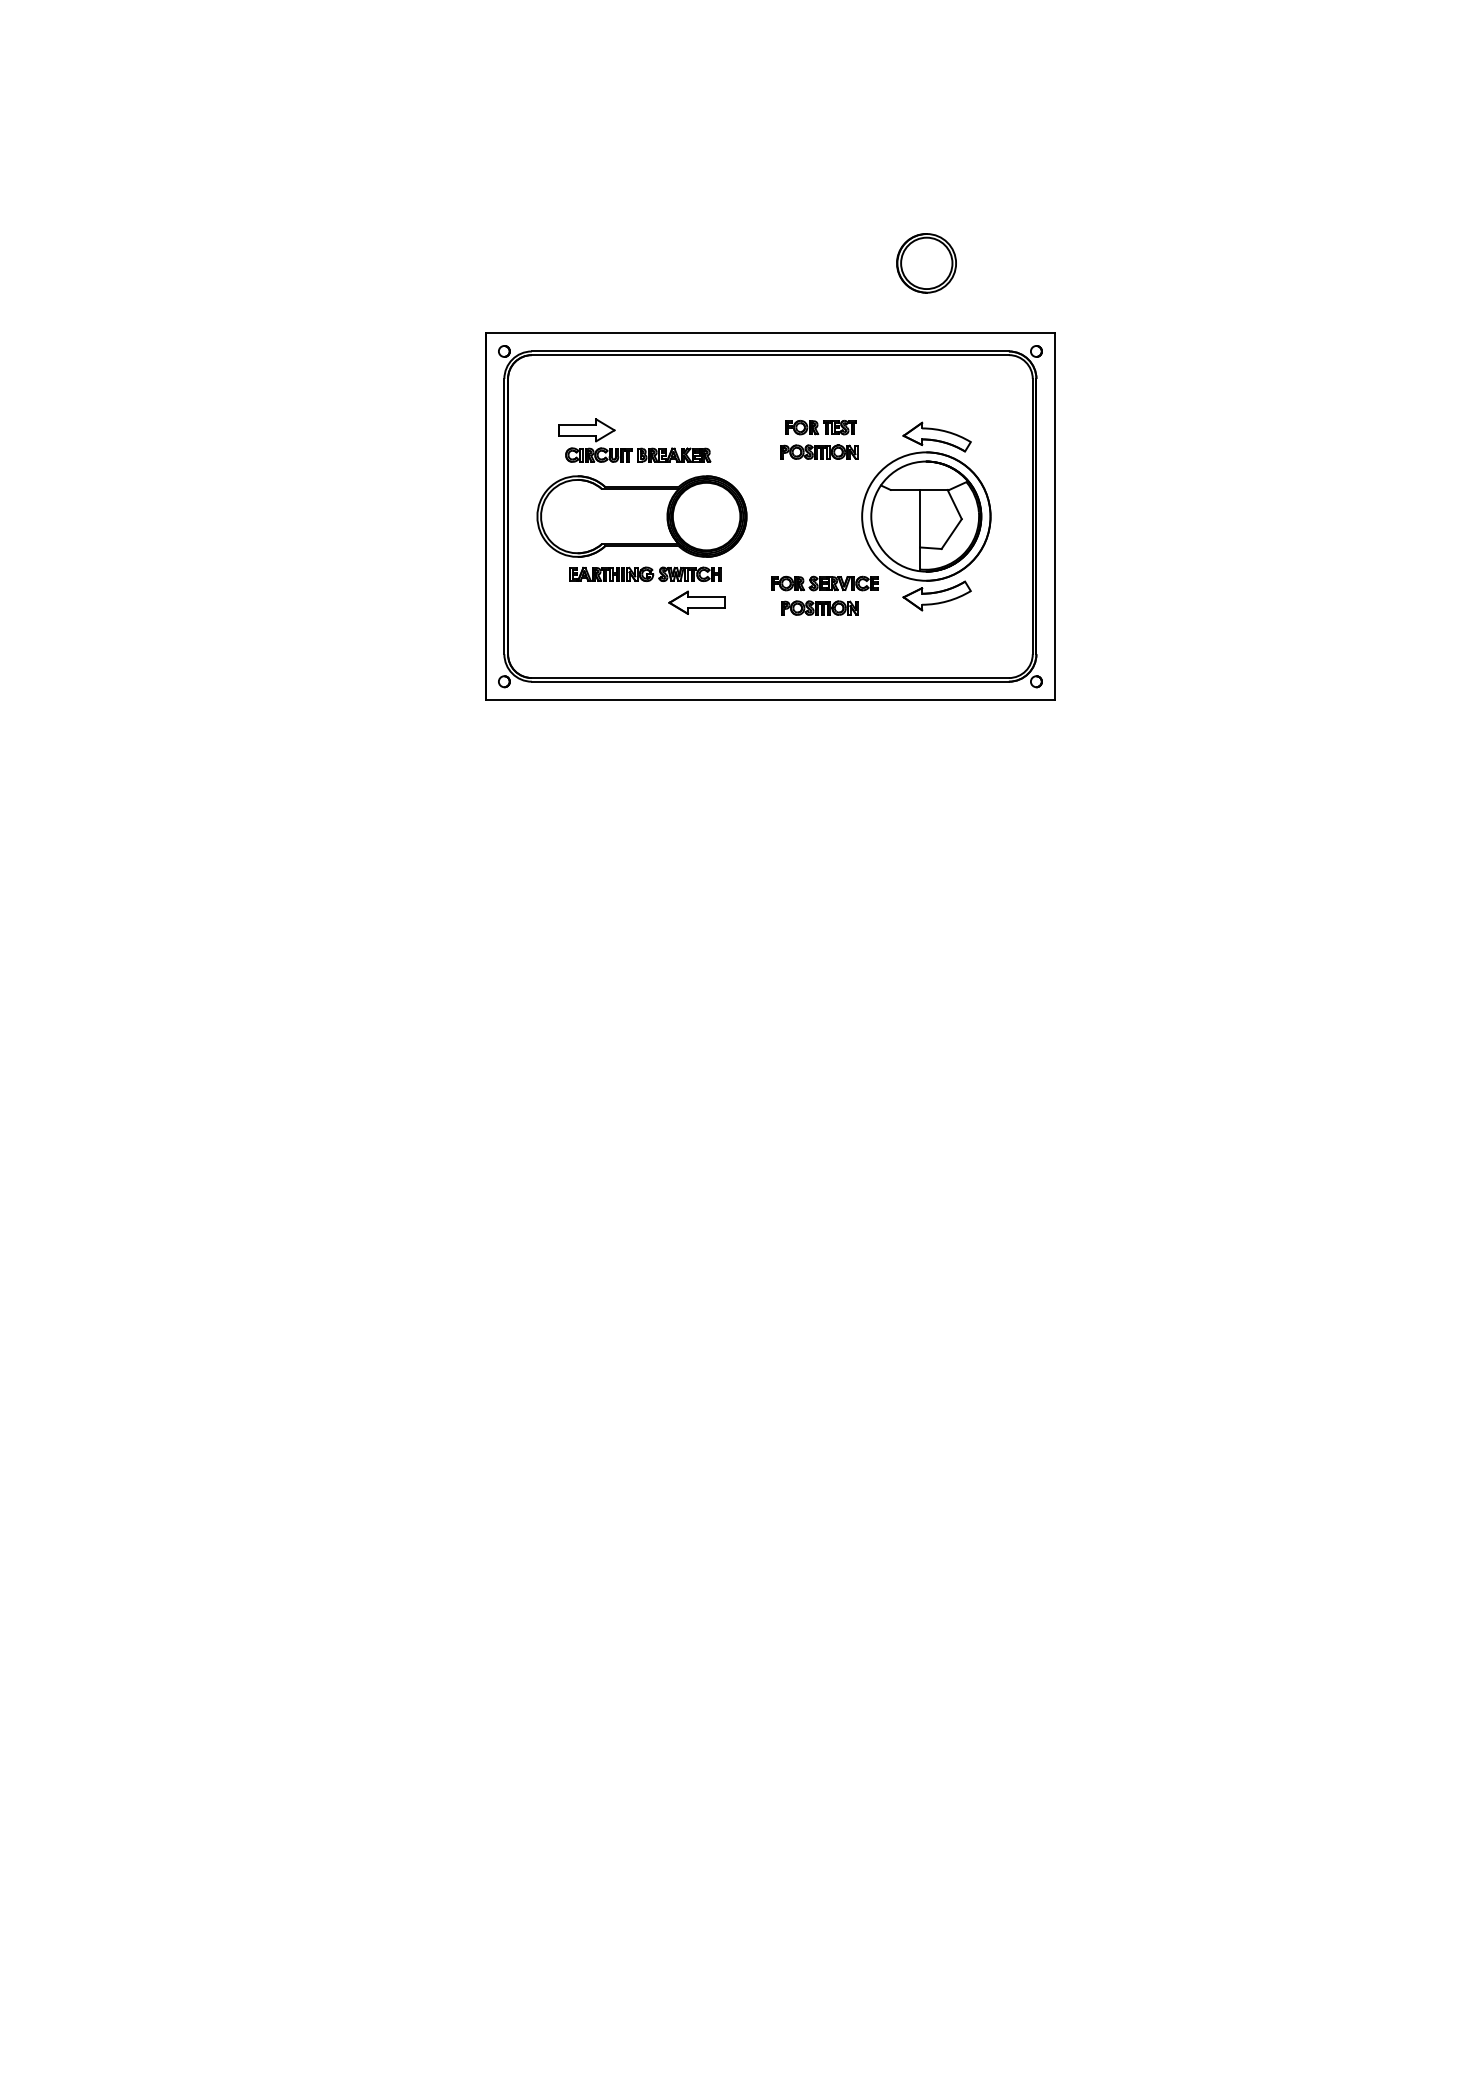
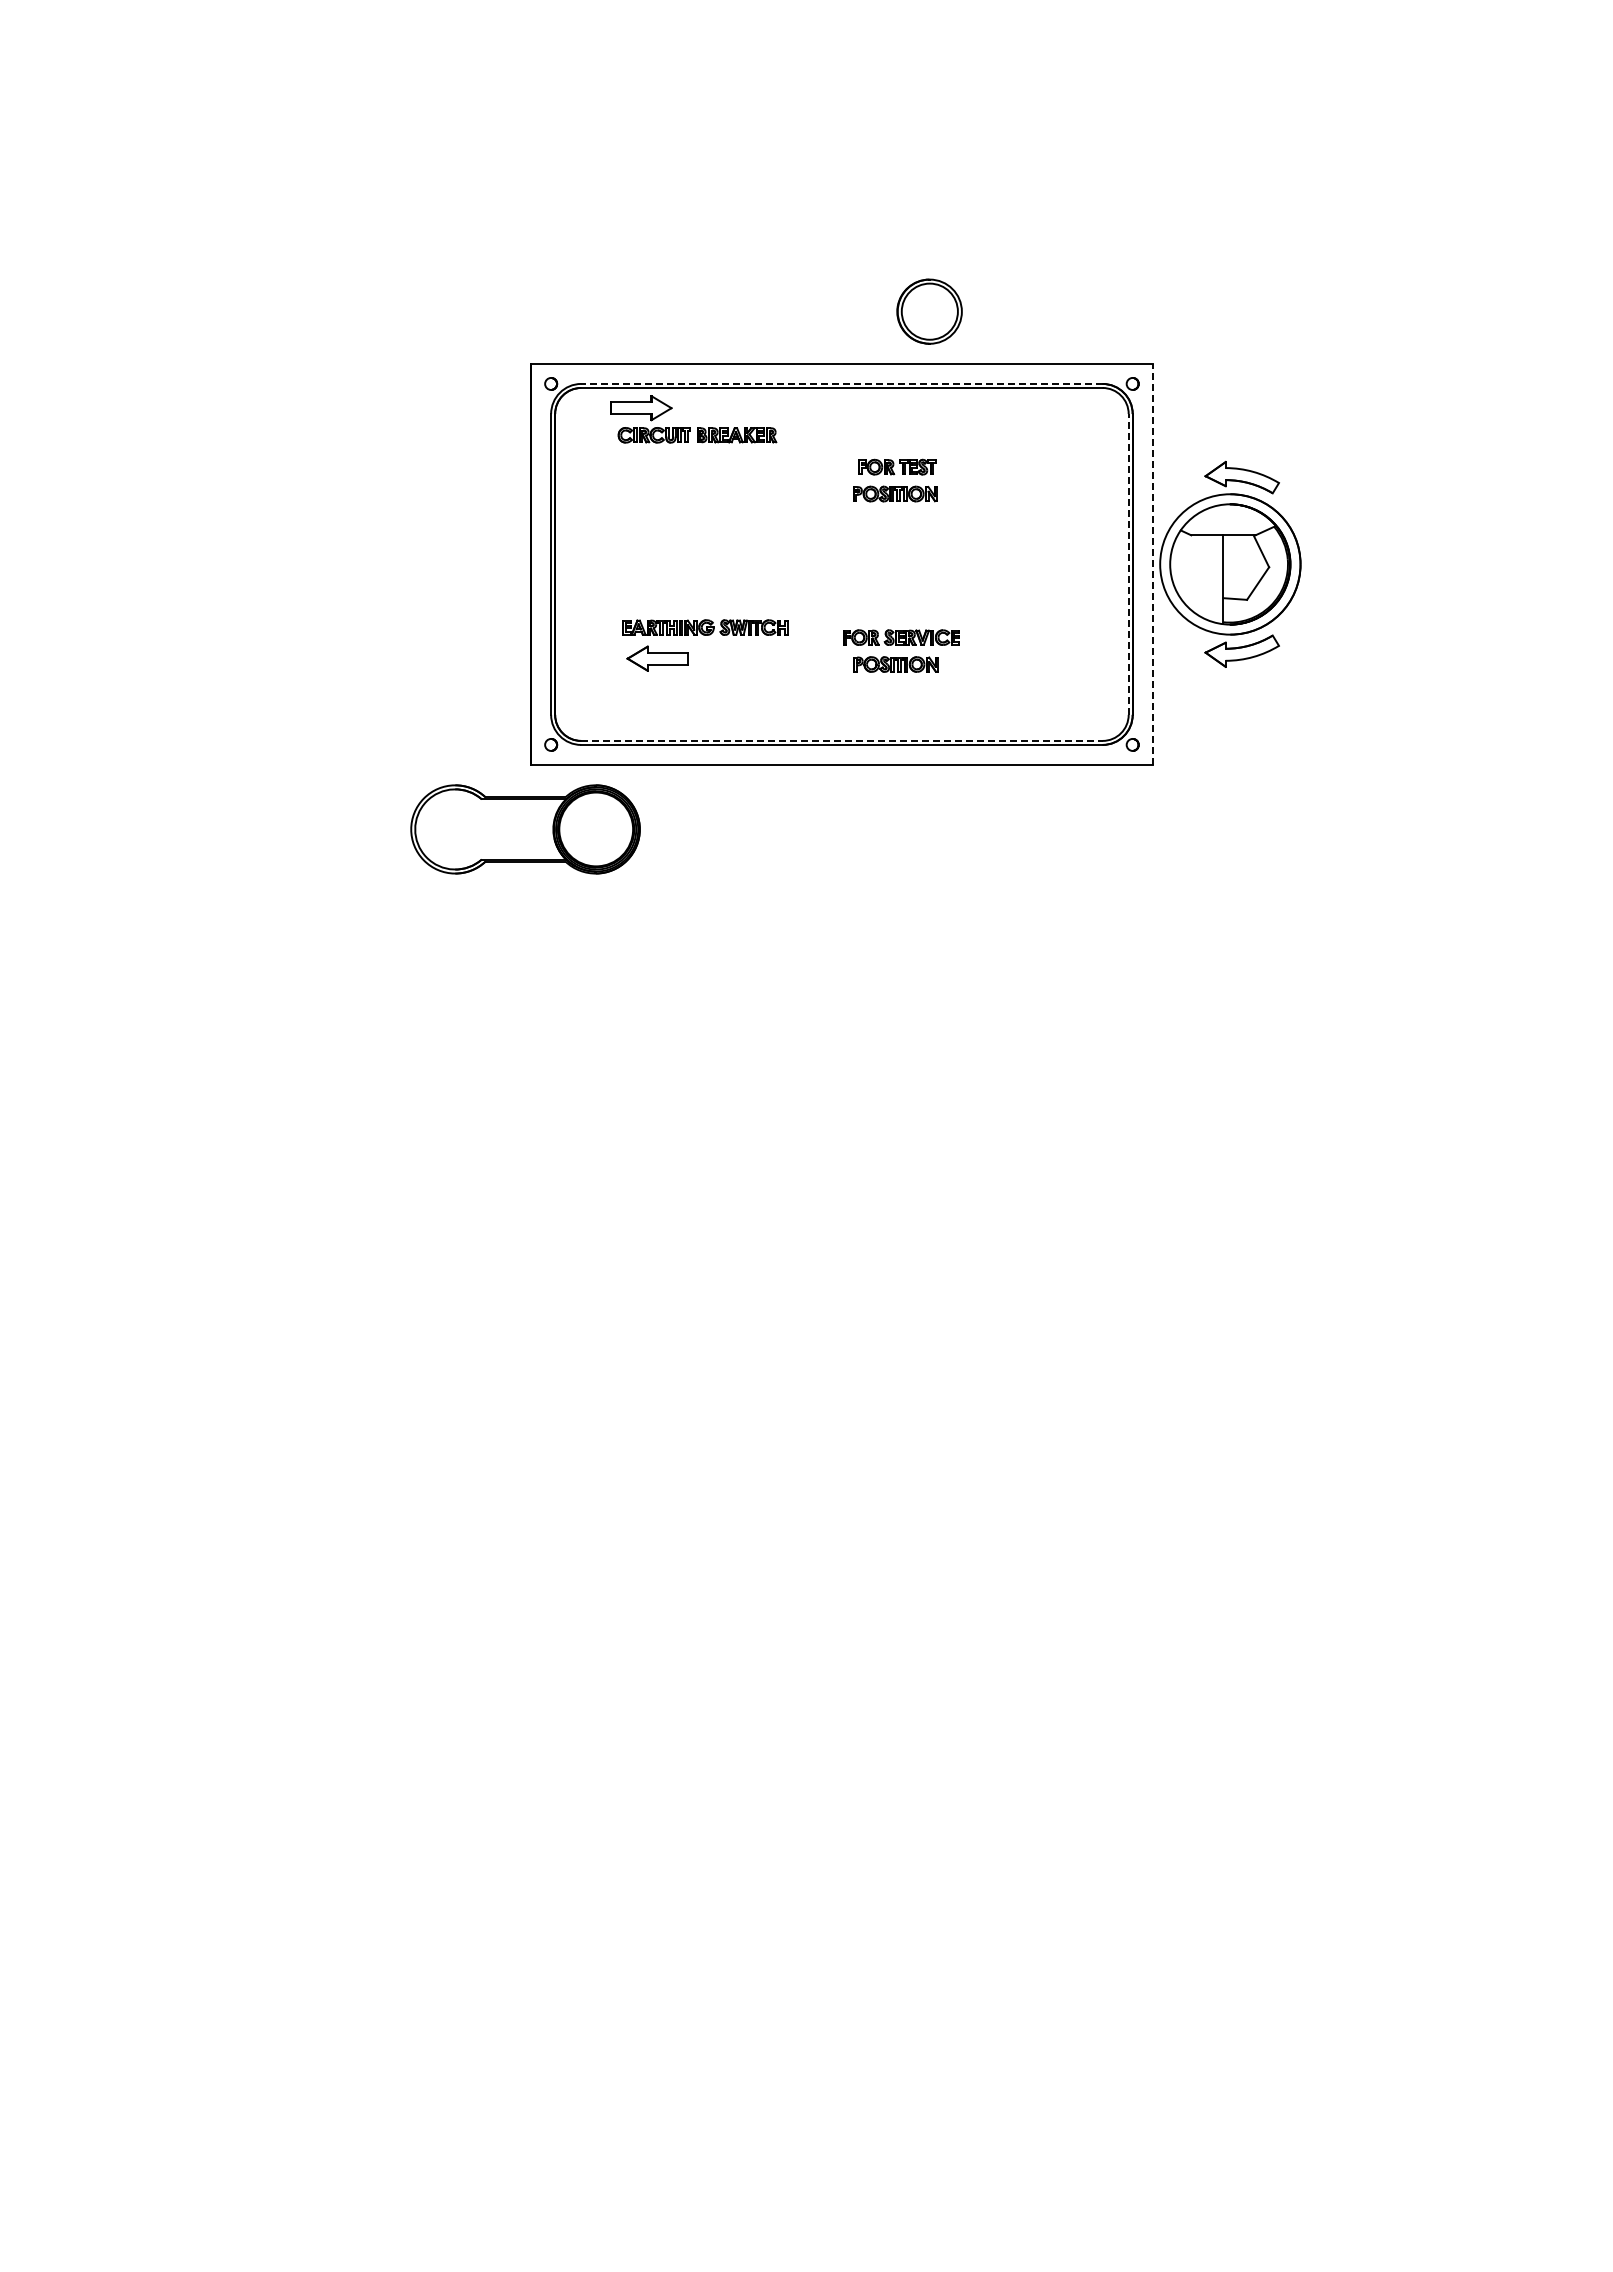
part: (926, 263) -> (929, 311), moved
line: (770, 351) -> (841, 383), solid -> dashed
part: (631, 448) -> (690, 427), moved
part: (926, 515) -> (1230, 563), moved
line: (1032, 515) -> (1128, 563), solid -> dashed
part: (641, 516) -> (525, 829), moved
line: (1054, 516) -> (1152, 564), solid -> dashed
part: (696, 602) -> (657, 658), moved
line: (770, 677) -> (841, 740), solid -> dashed

